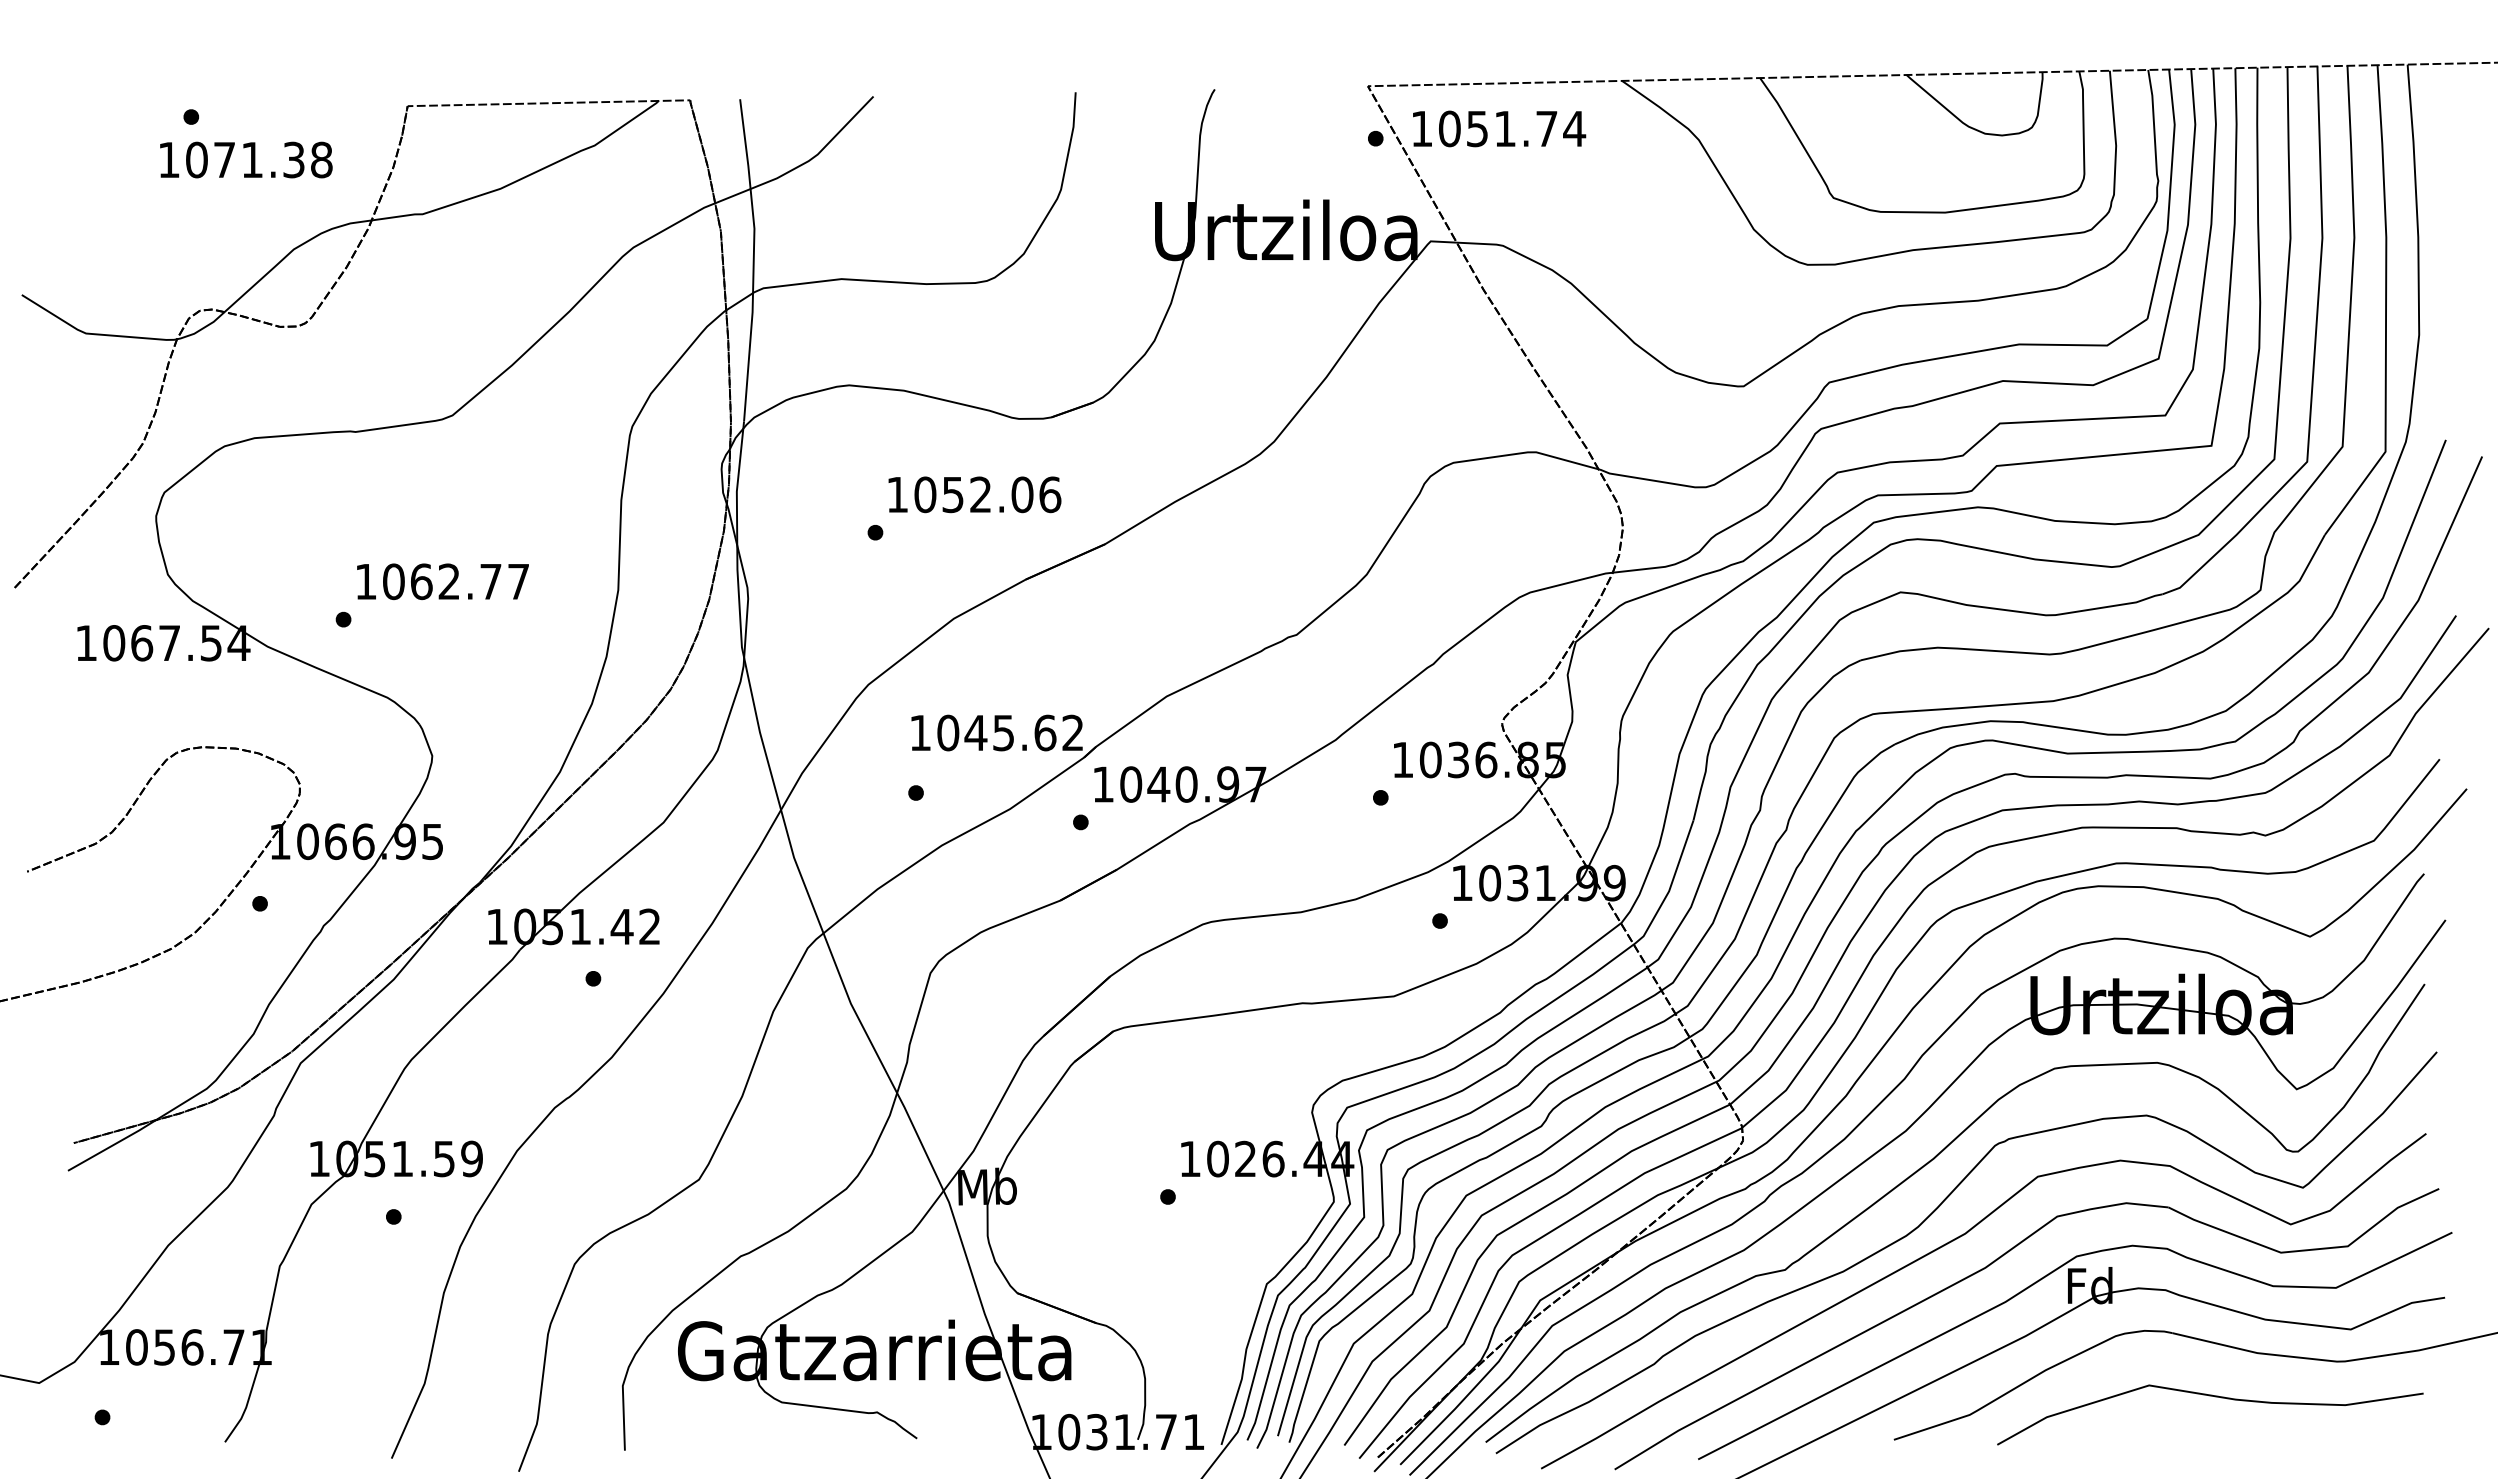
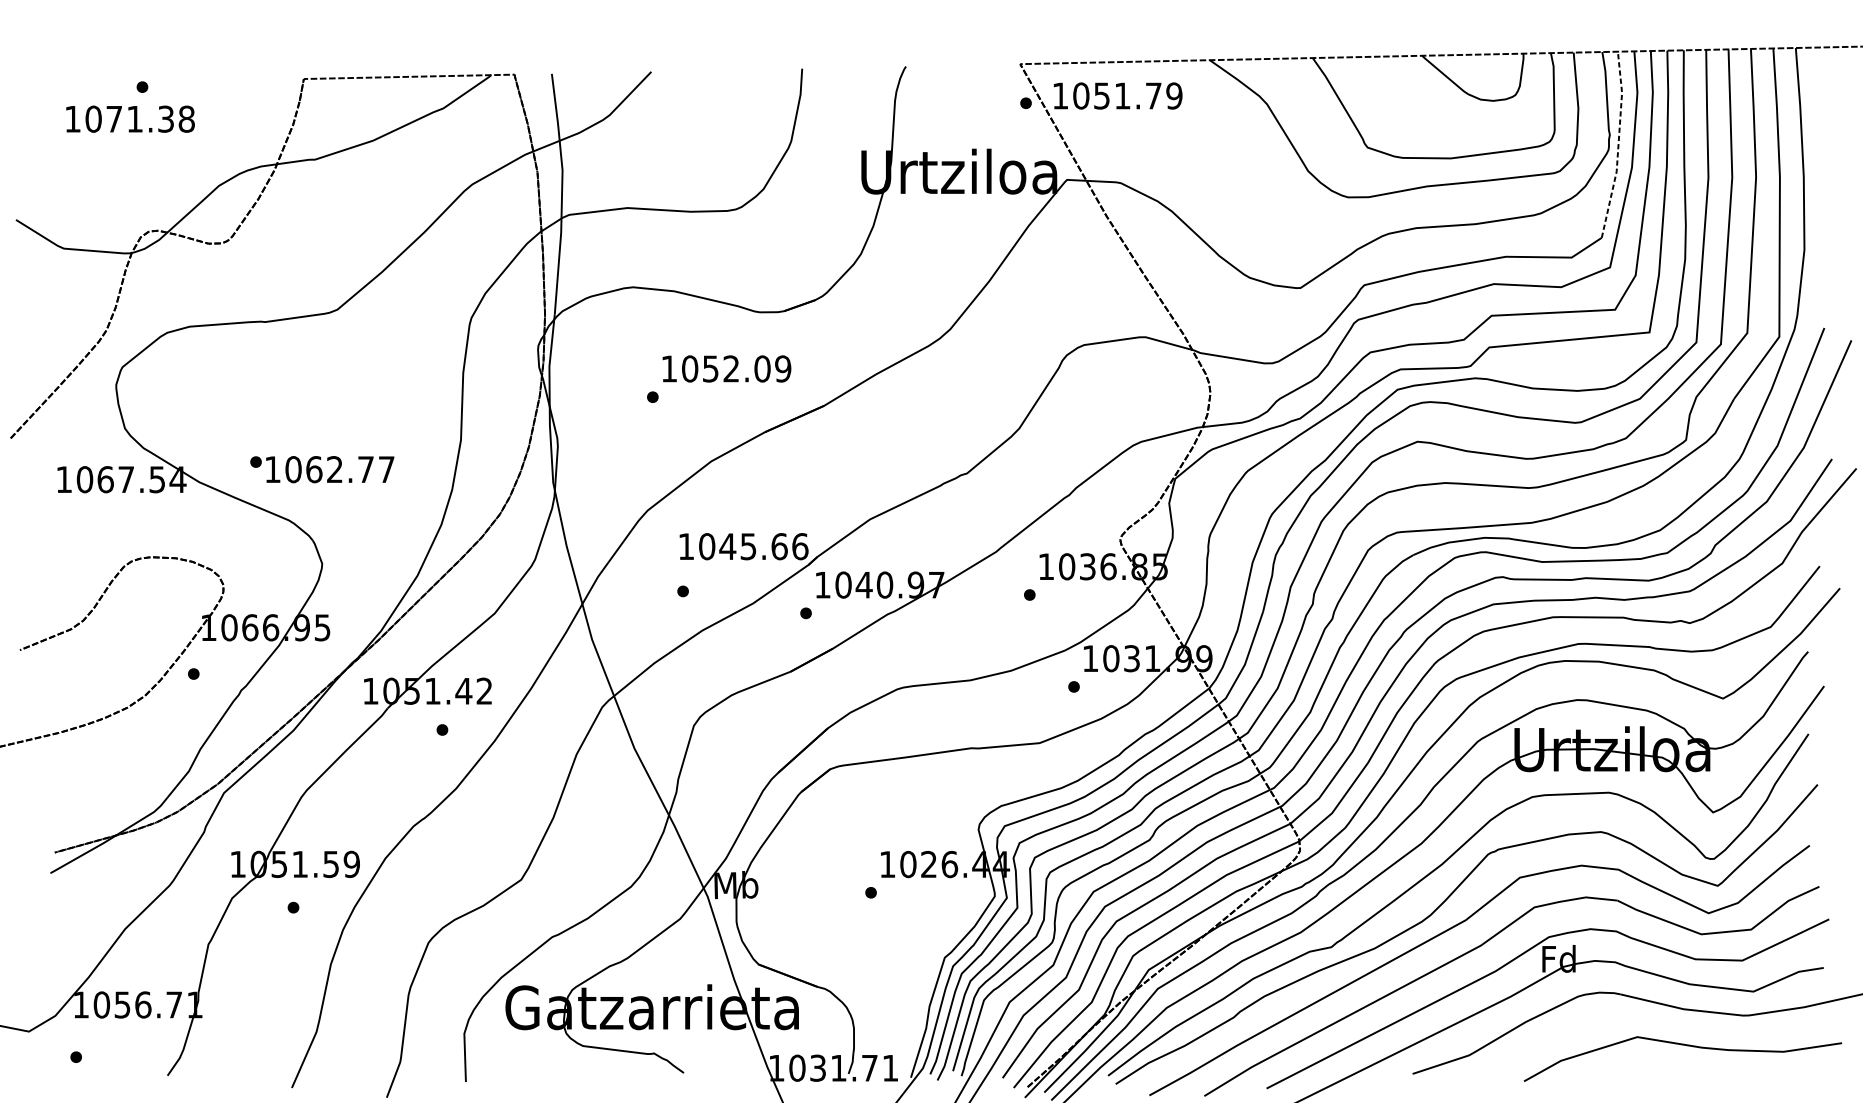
text: (1574, 128) -> (1174, 95), 1051.74 -> 1051.79
text: (246, 159) -> (130, 118), moved
line: (2169, 194) -> (1618, 144), solid -> dashed
text: (1050, 494) -> (783, 368), 1052.06 -> 1052.09
text: (442, 581) -> (329, 469), moved
text: (1073, 732) -> (800, 546), 1045.62 -> 1045.66
curve: (2215, 1397) -> (1686, 1046), moved

